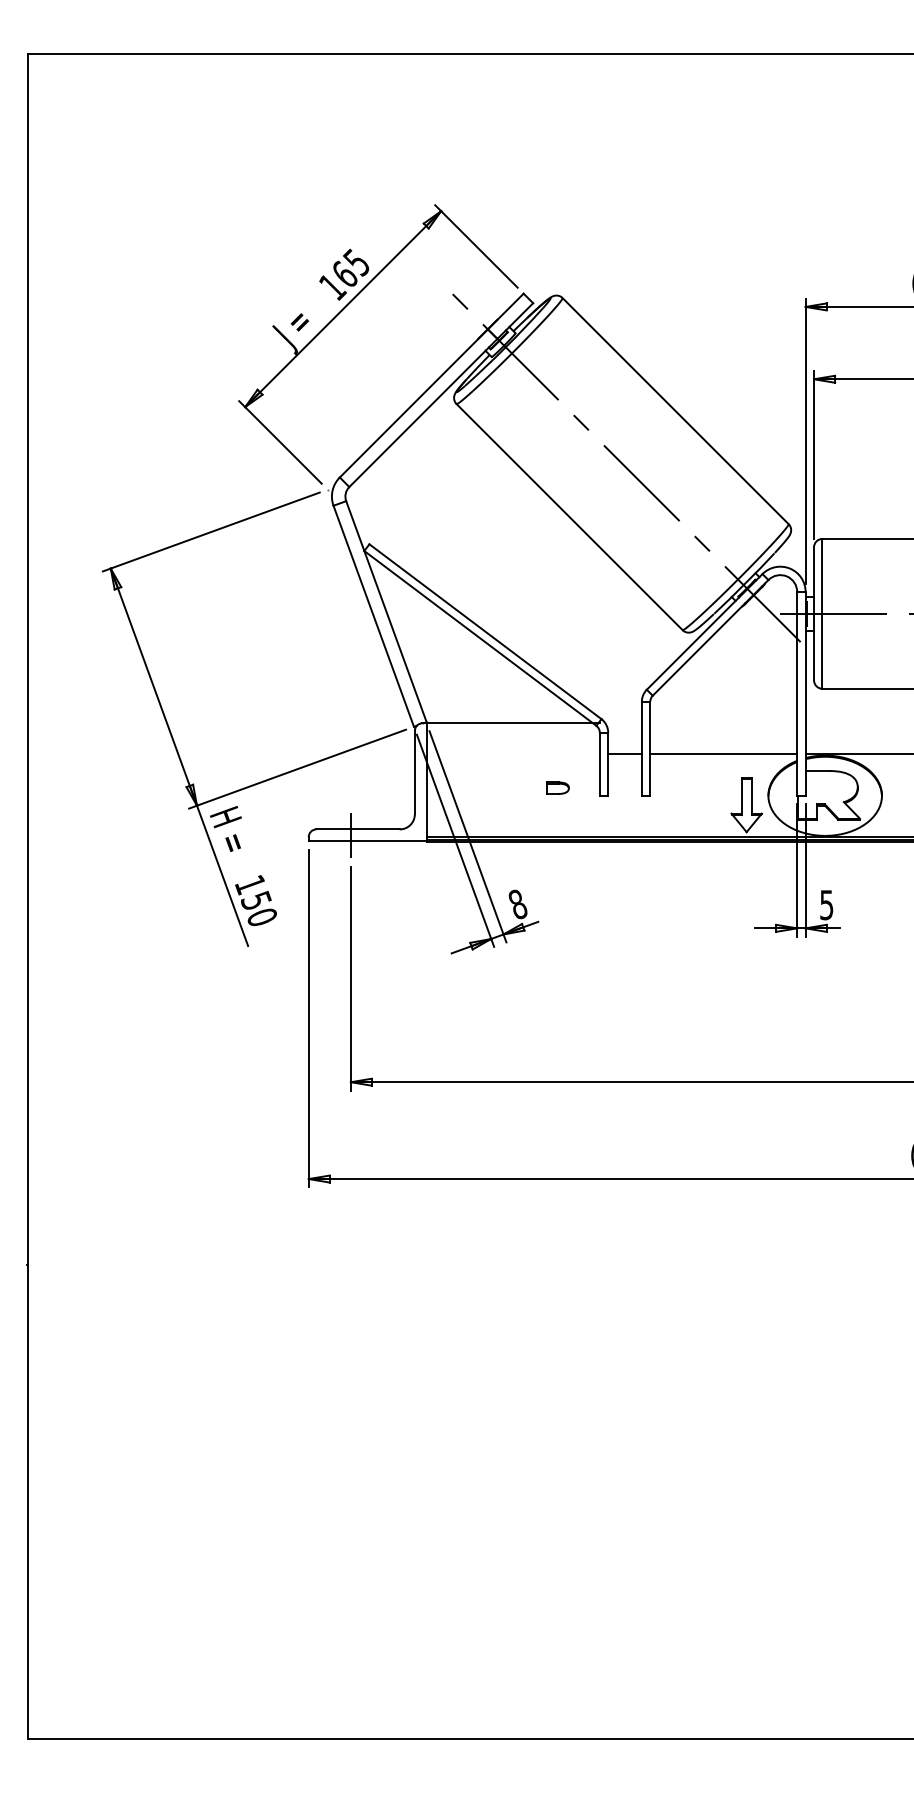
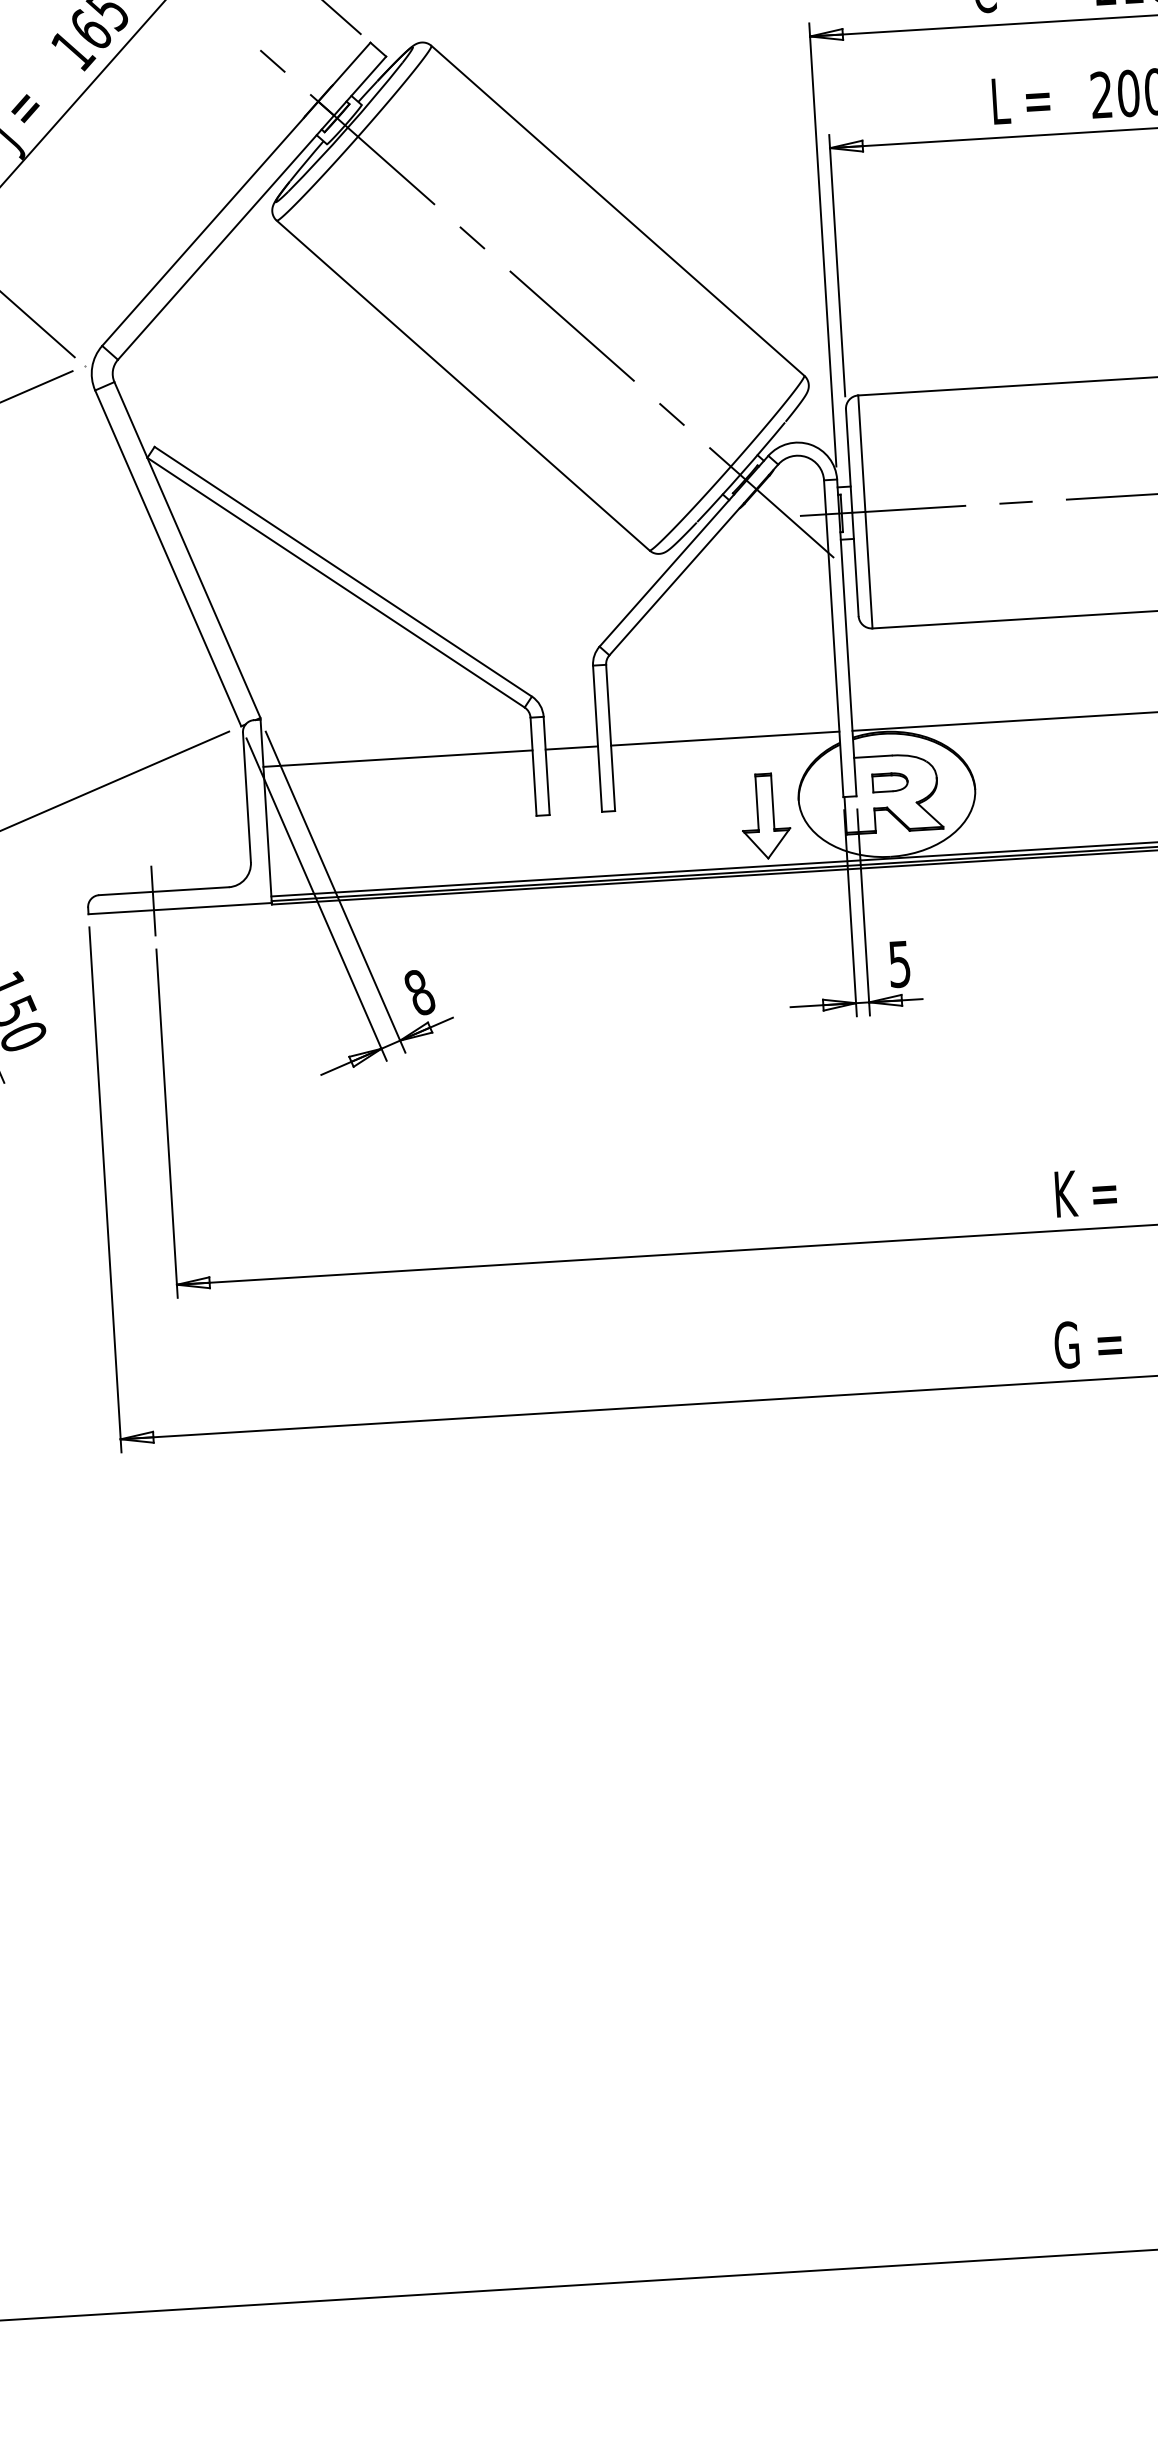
line: (512, 722) -> (396, 758), moved
part: (557, 787) -> (889, 781), moved

